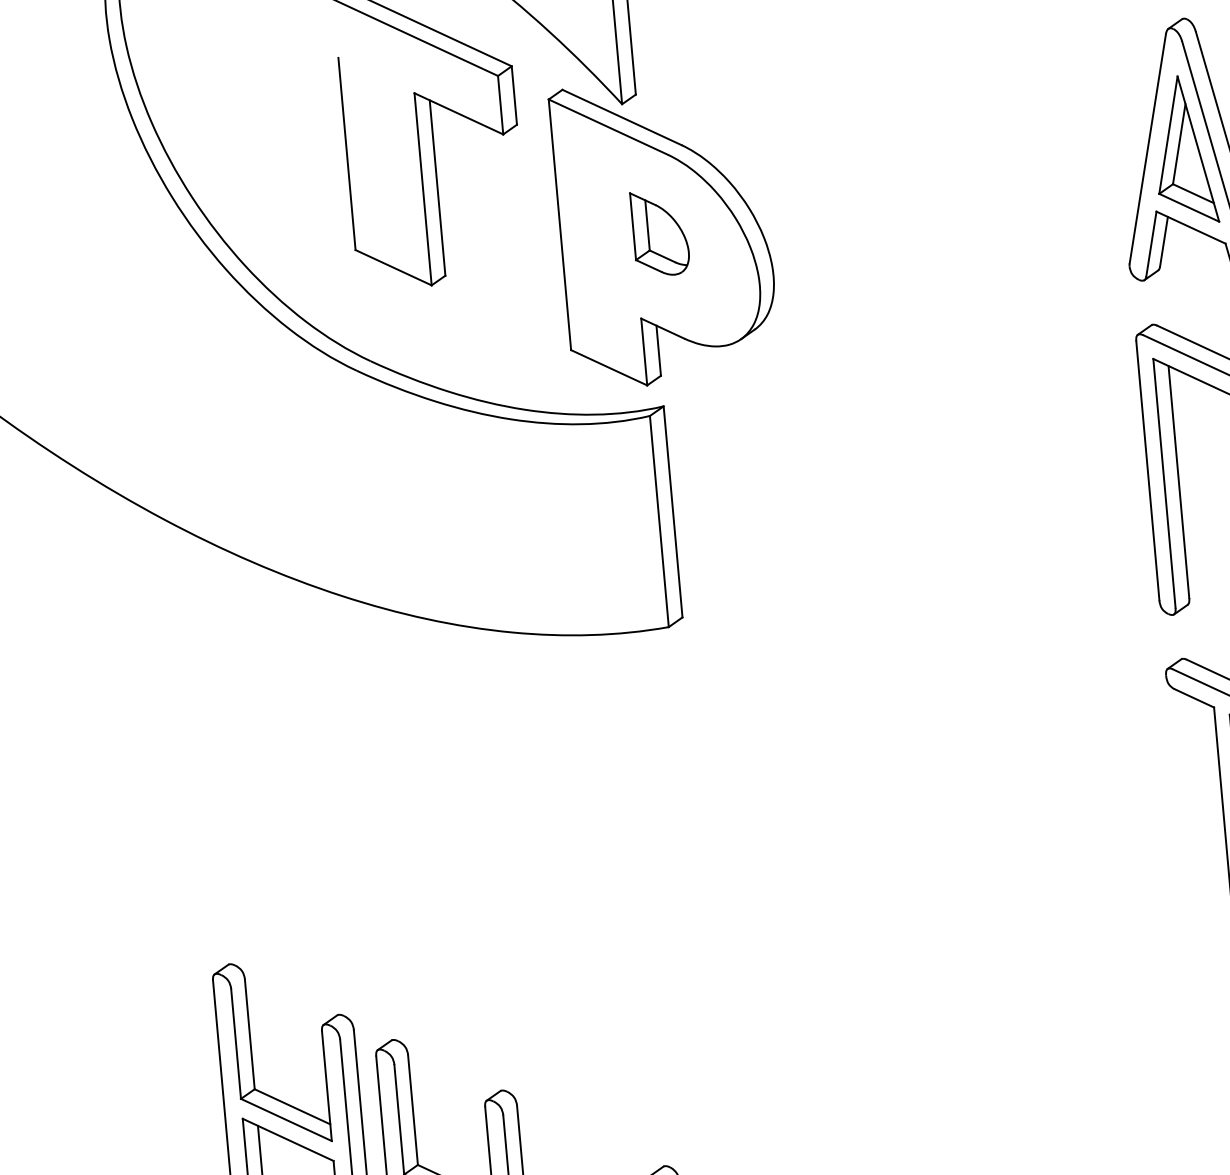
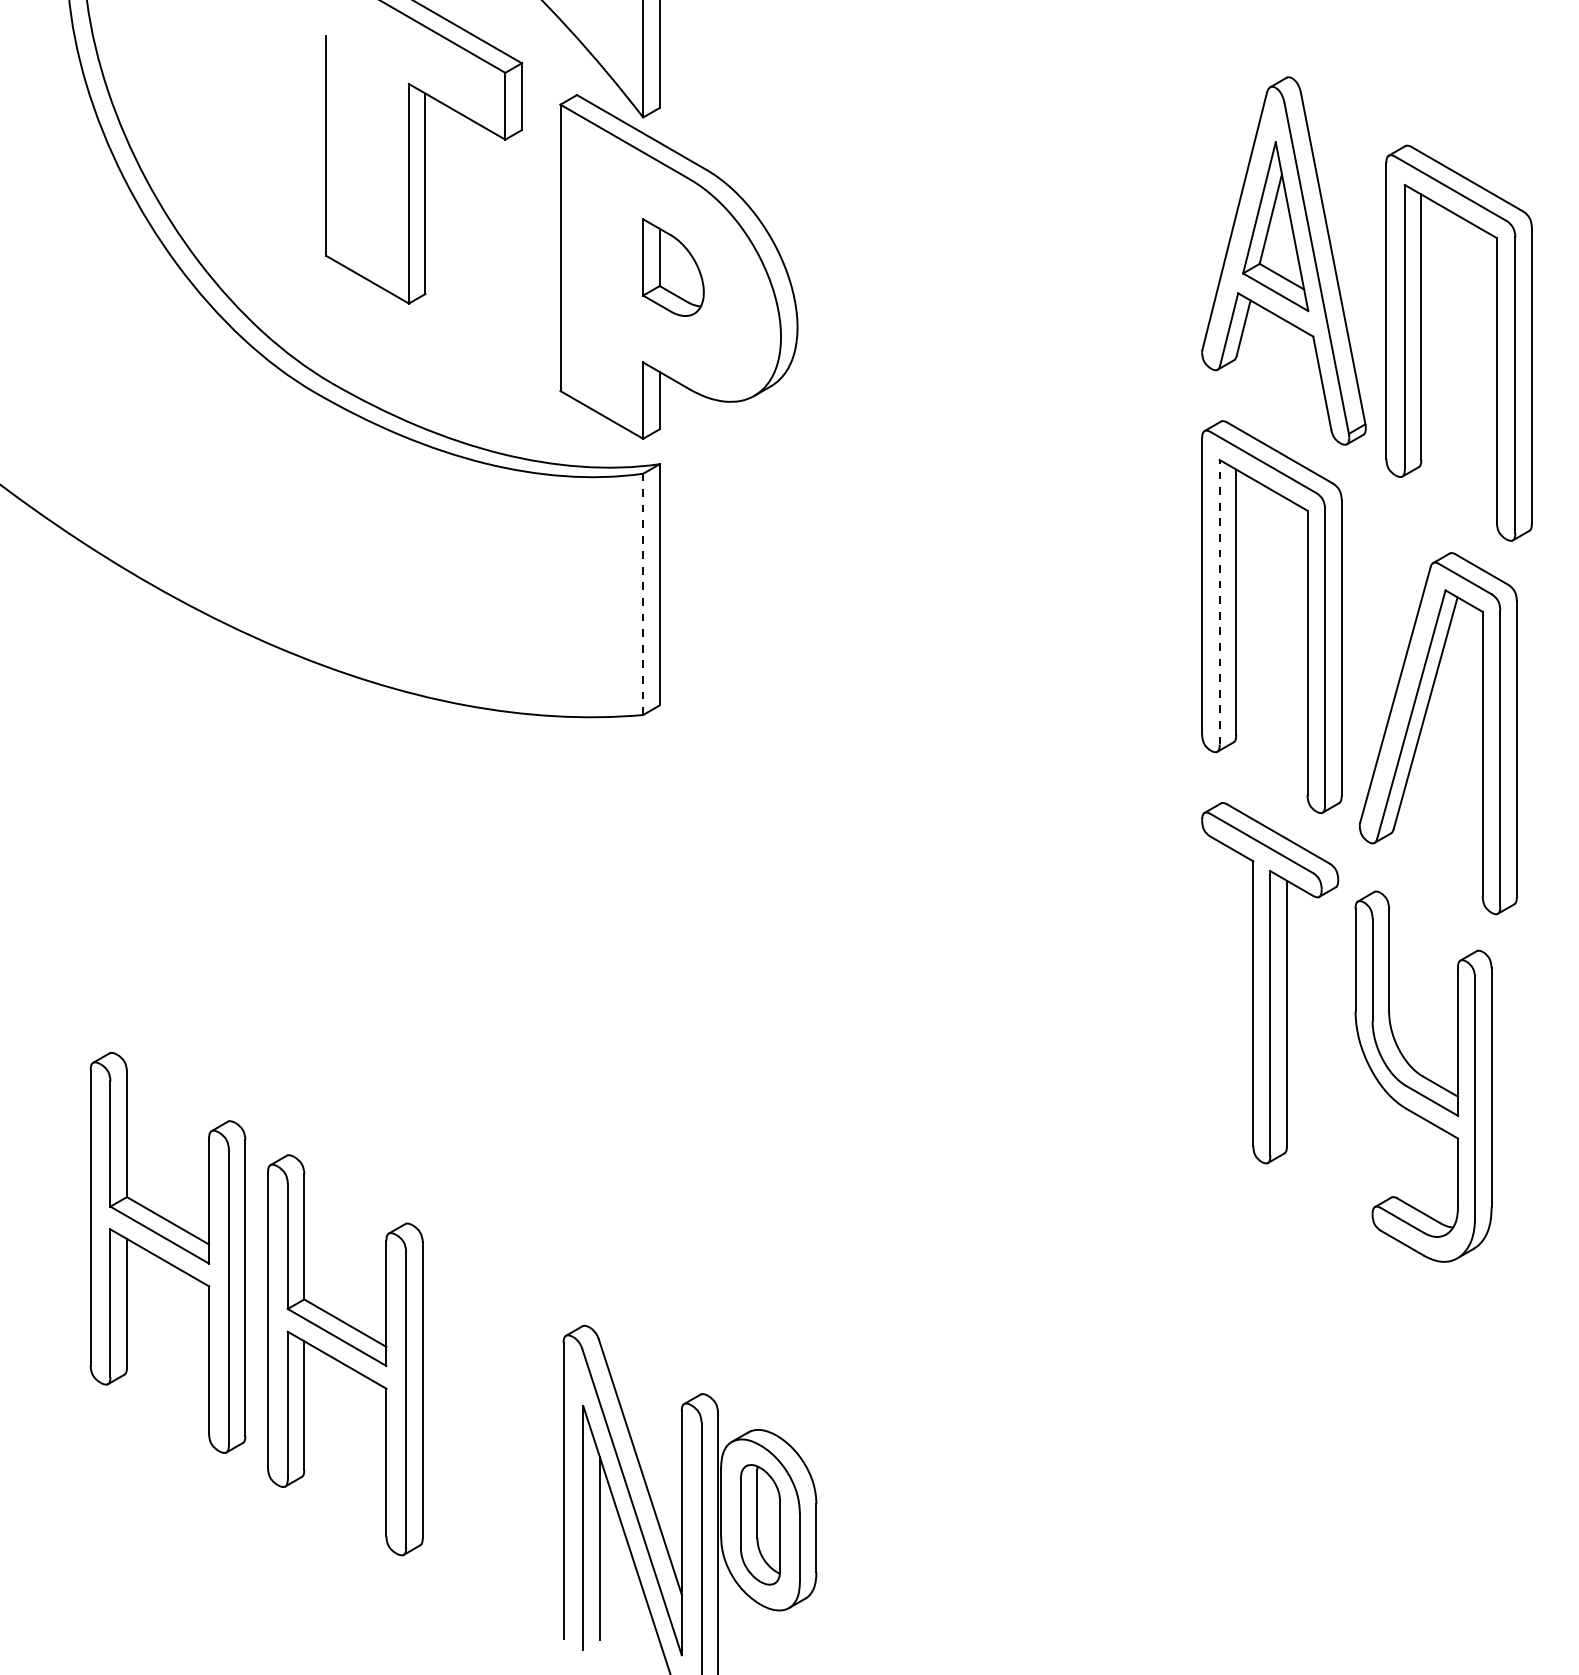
line: (1164, 482) -> (1219, 601), solid -> dashed
line: (659, 521) -> (643, 594), solid -> dashed

